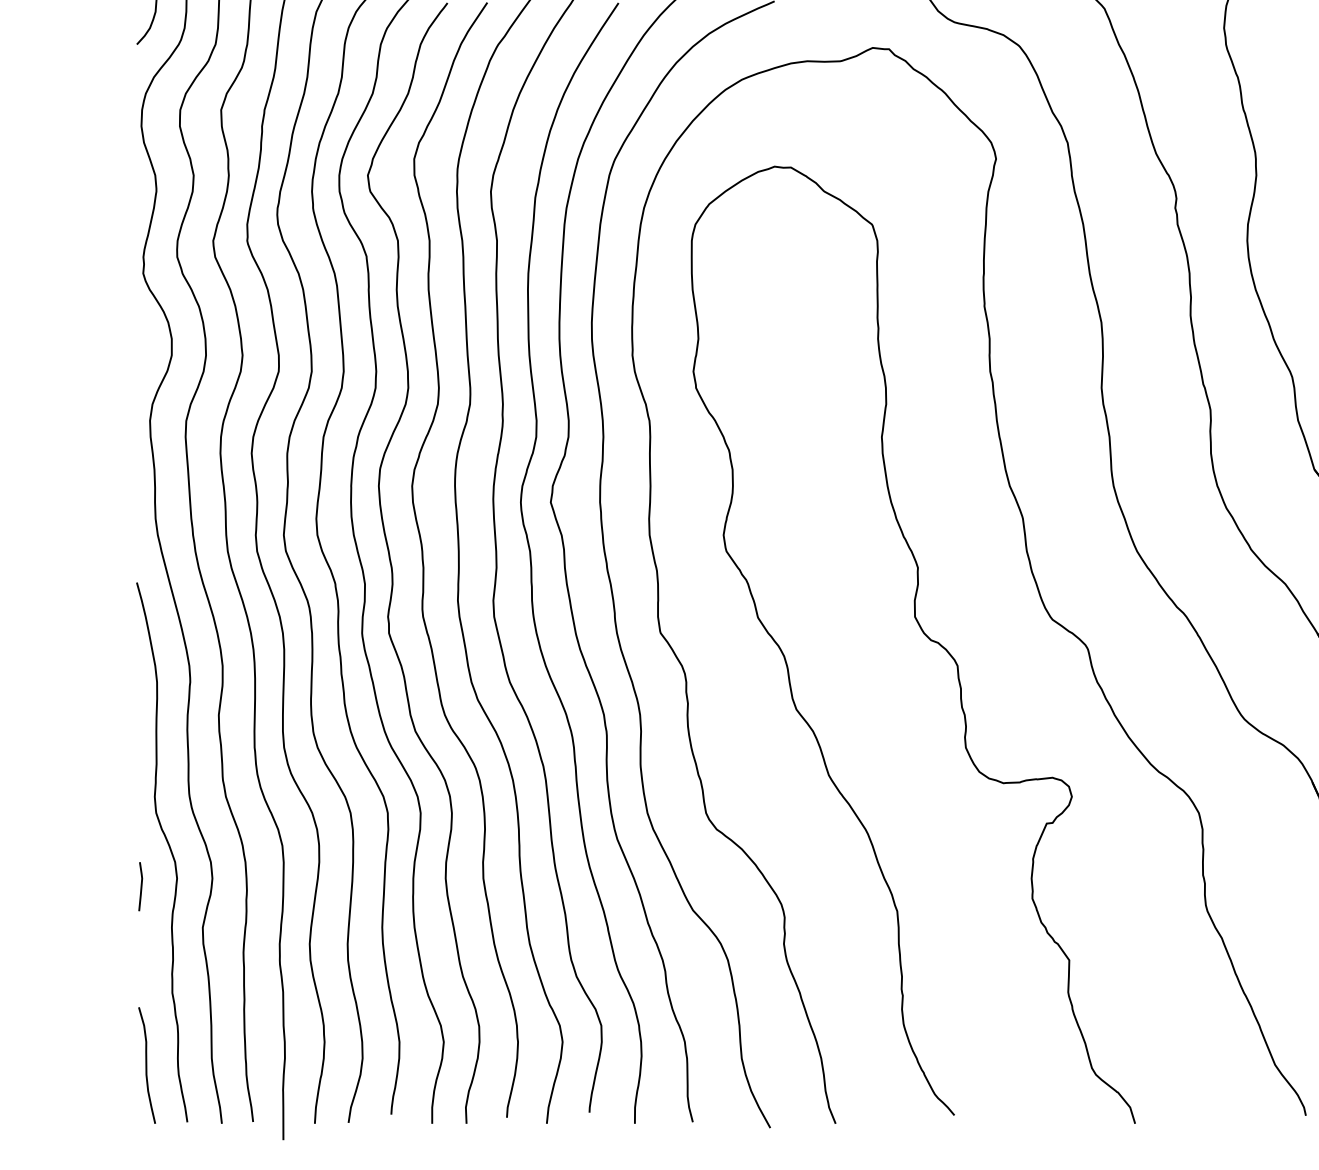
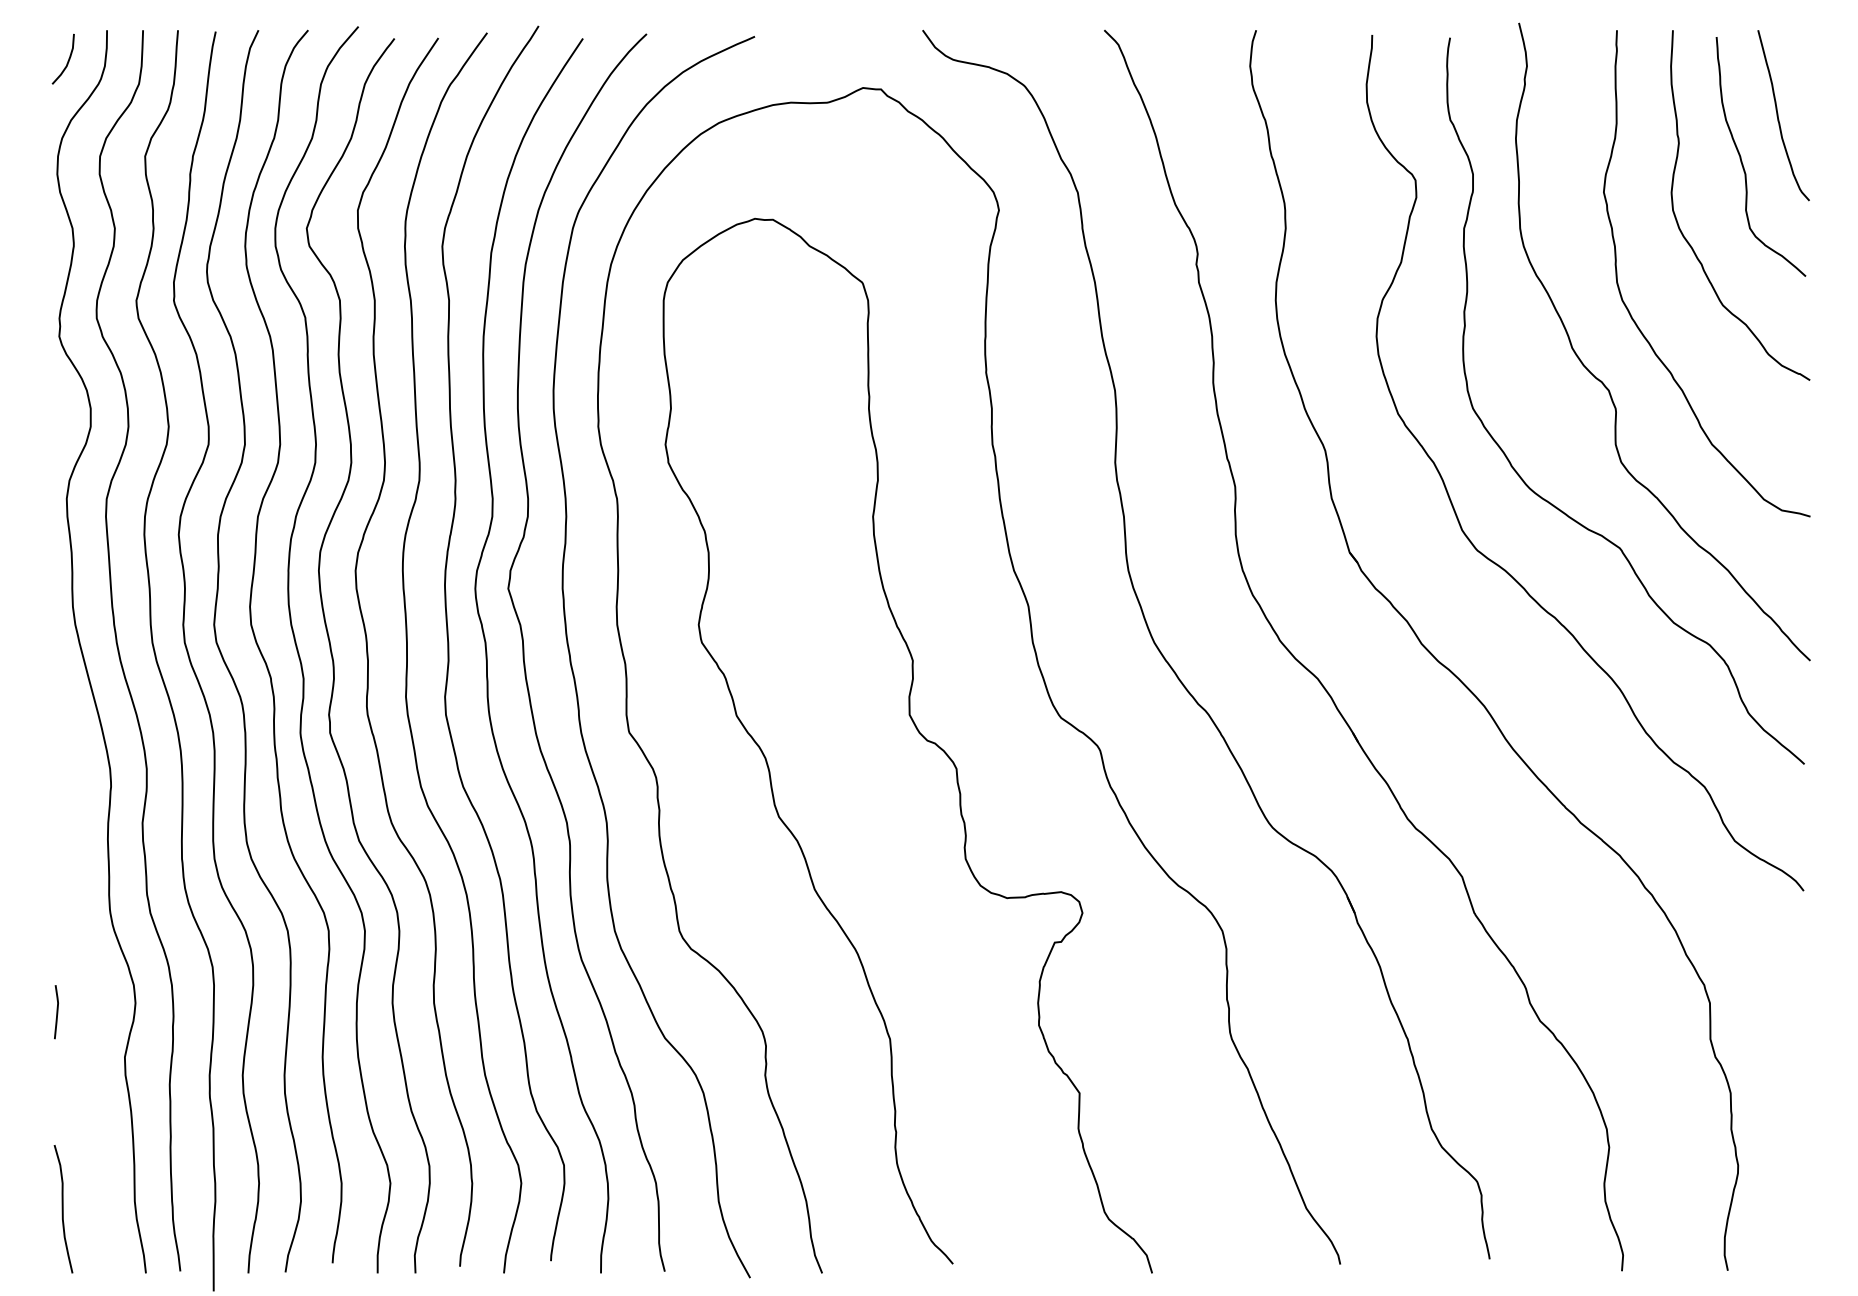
curve: (168, 847) -> (87, 969), removed

